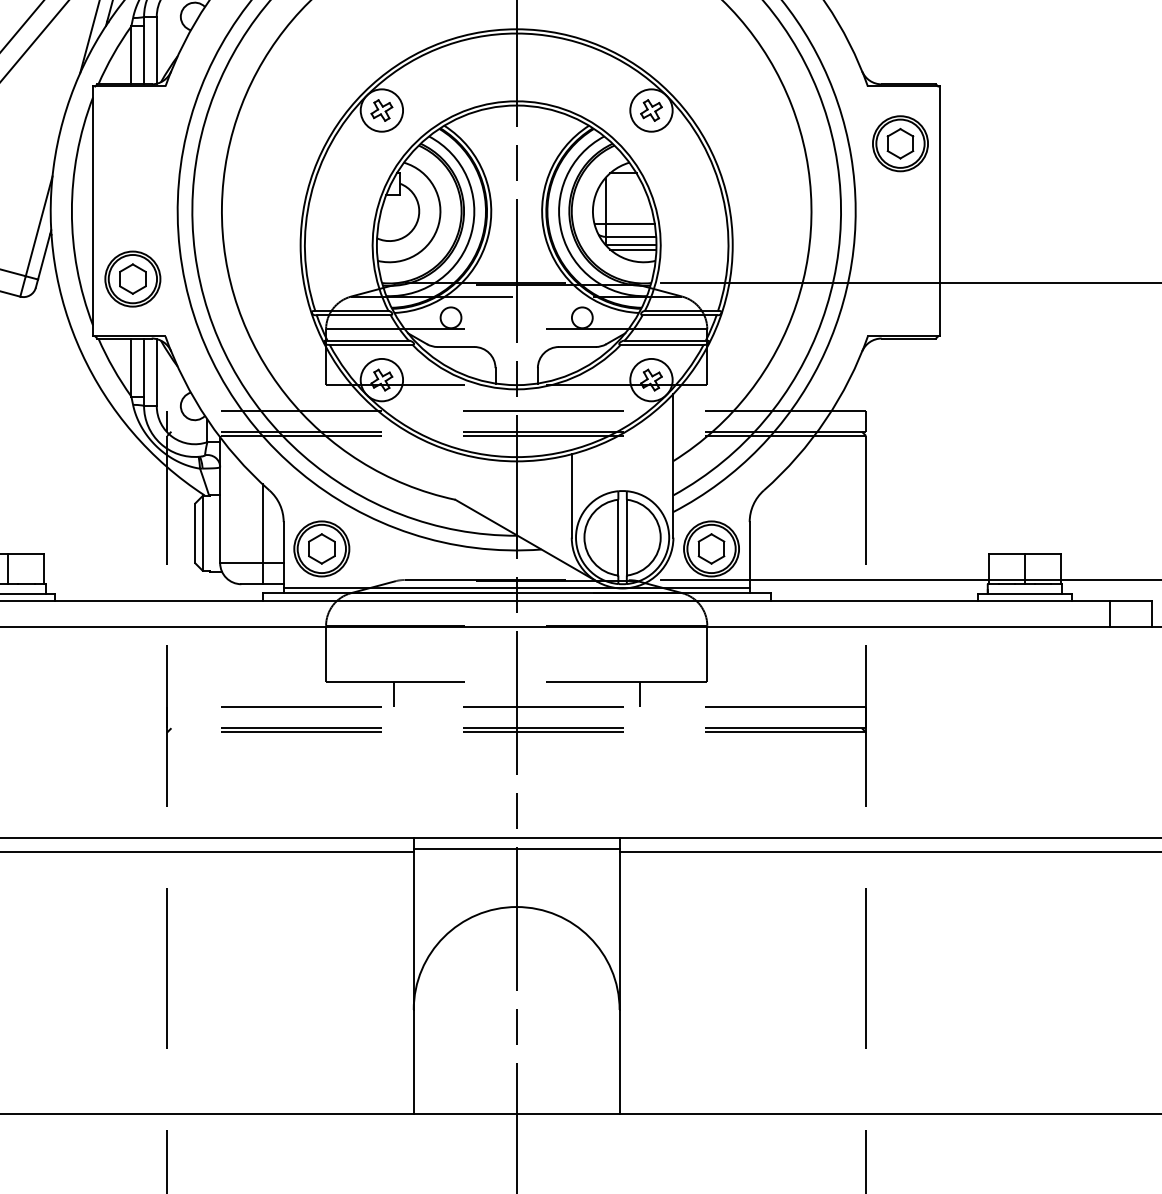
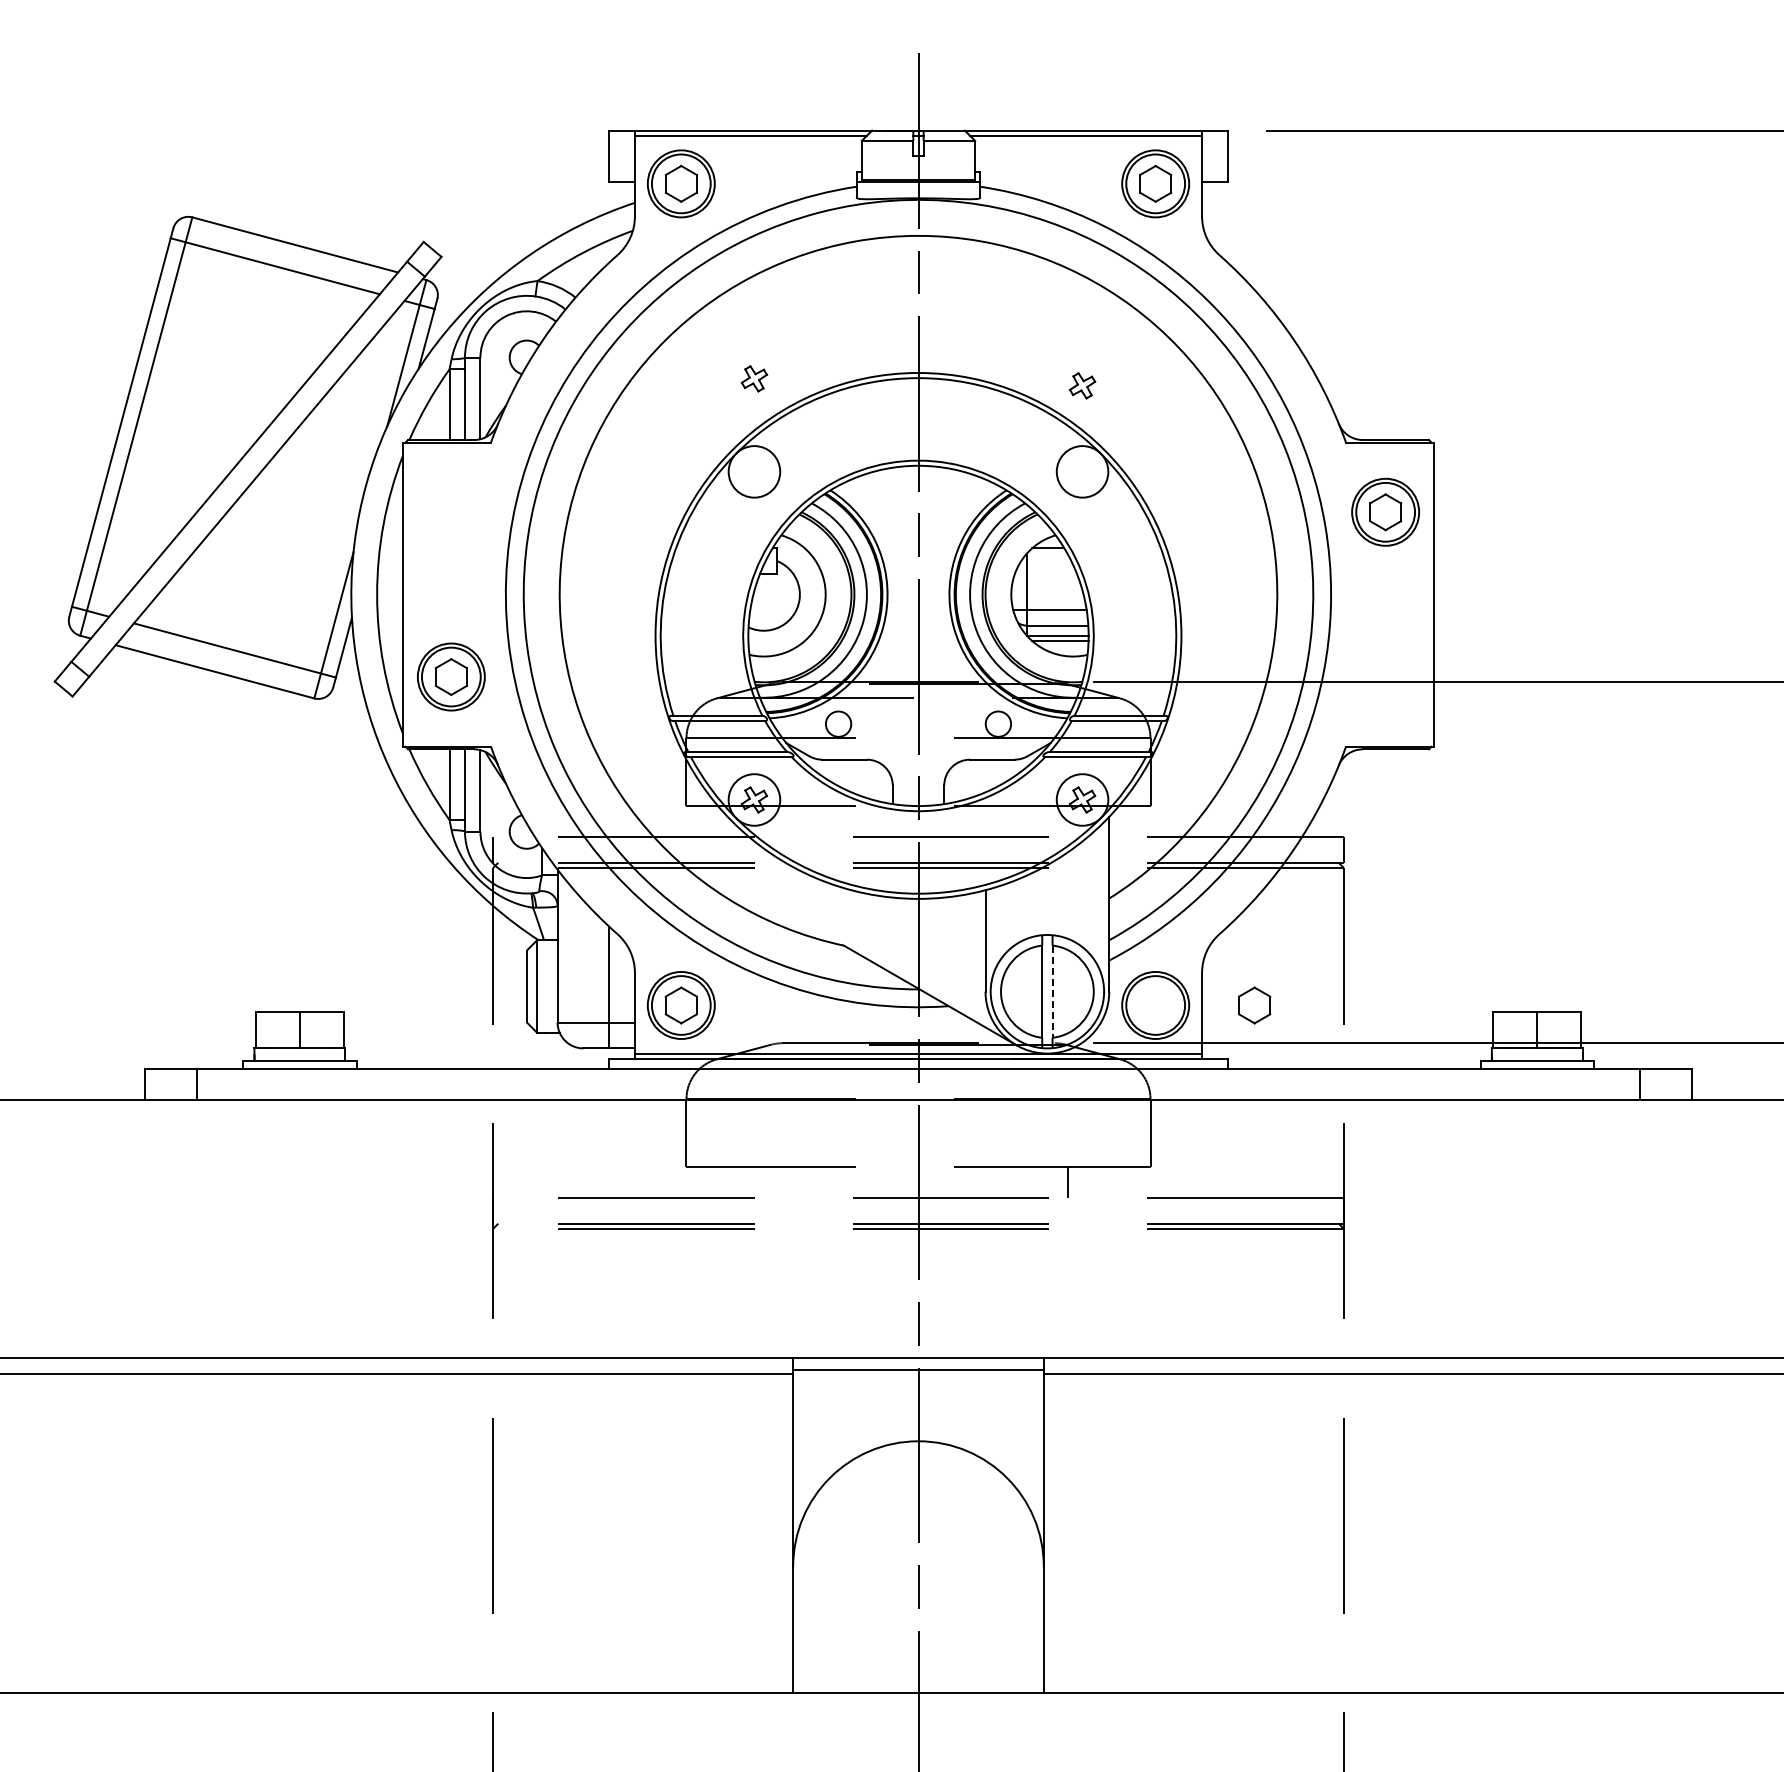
part: (381, 110) -> (754, 378), moved
part: (651, 110) -> (1082, 385), moved
line: (626, 538) -> (1052, 992), solid -> dashed
part: (711, 548) -> (1254, 1005), moved
line: (393, 693) -> (768, 1181), removed

